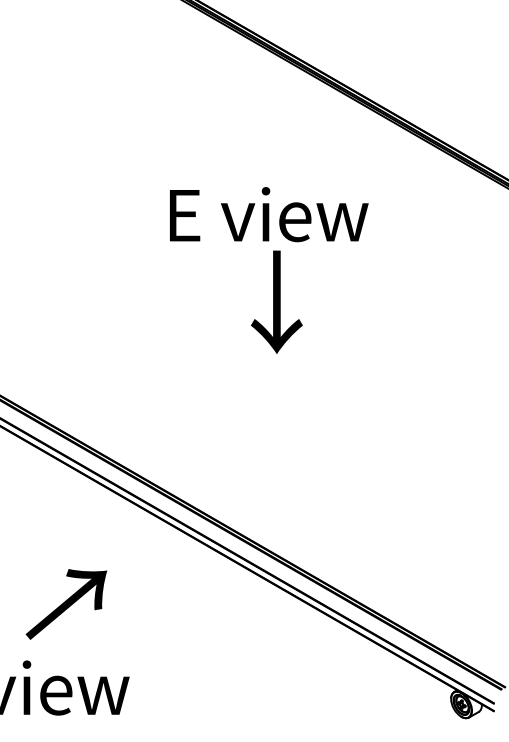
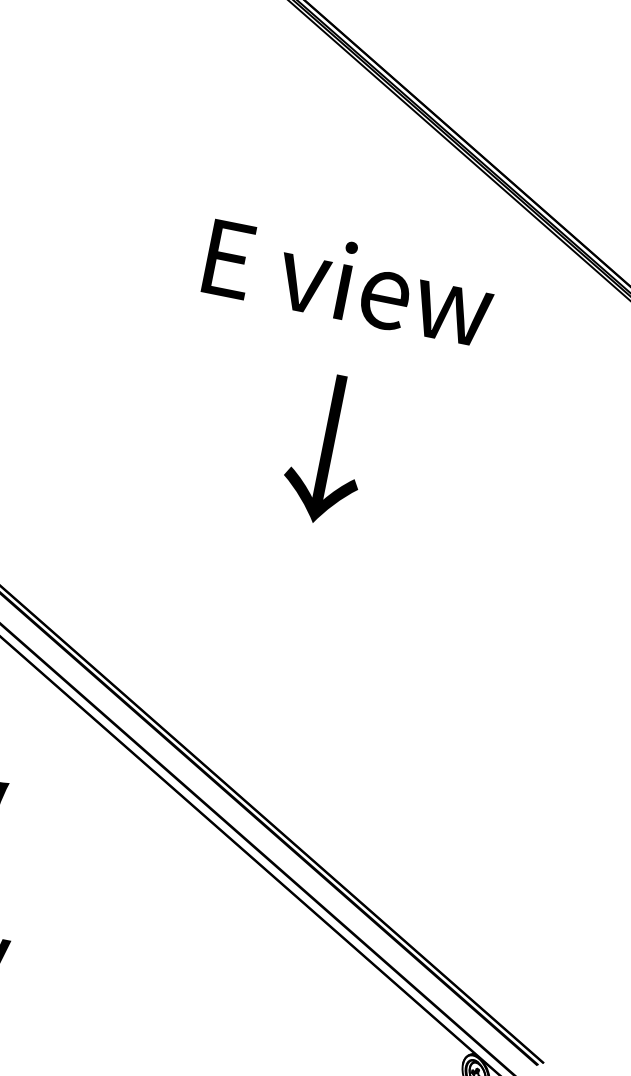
text: (269, 214) -> (350, 282), moved

